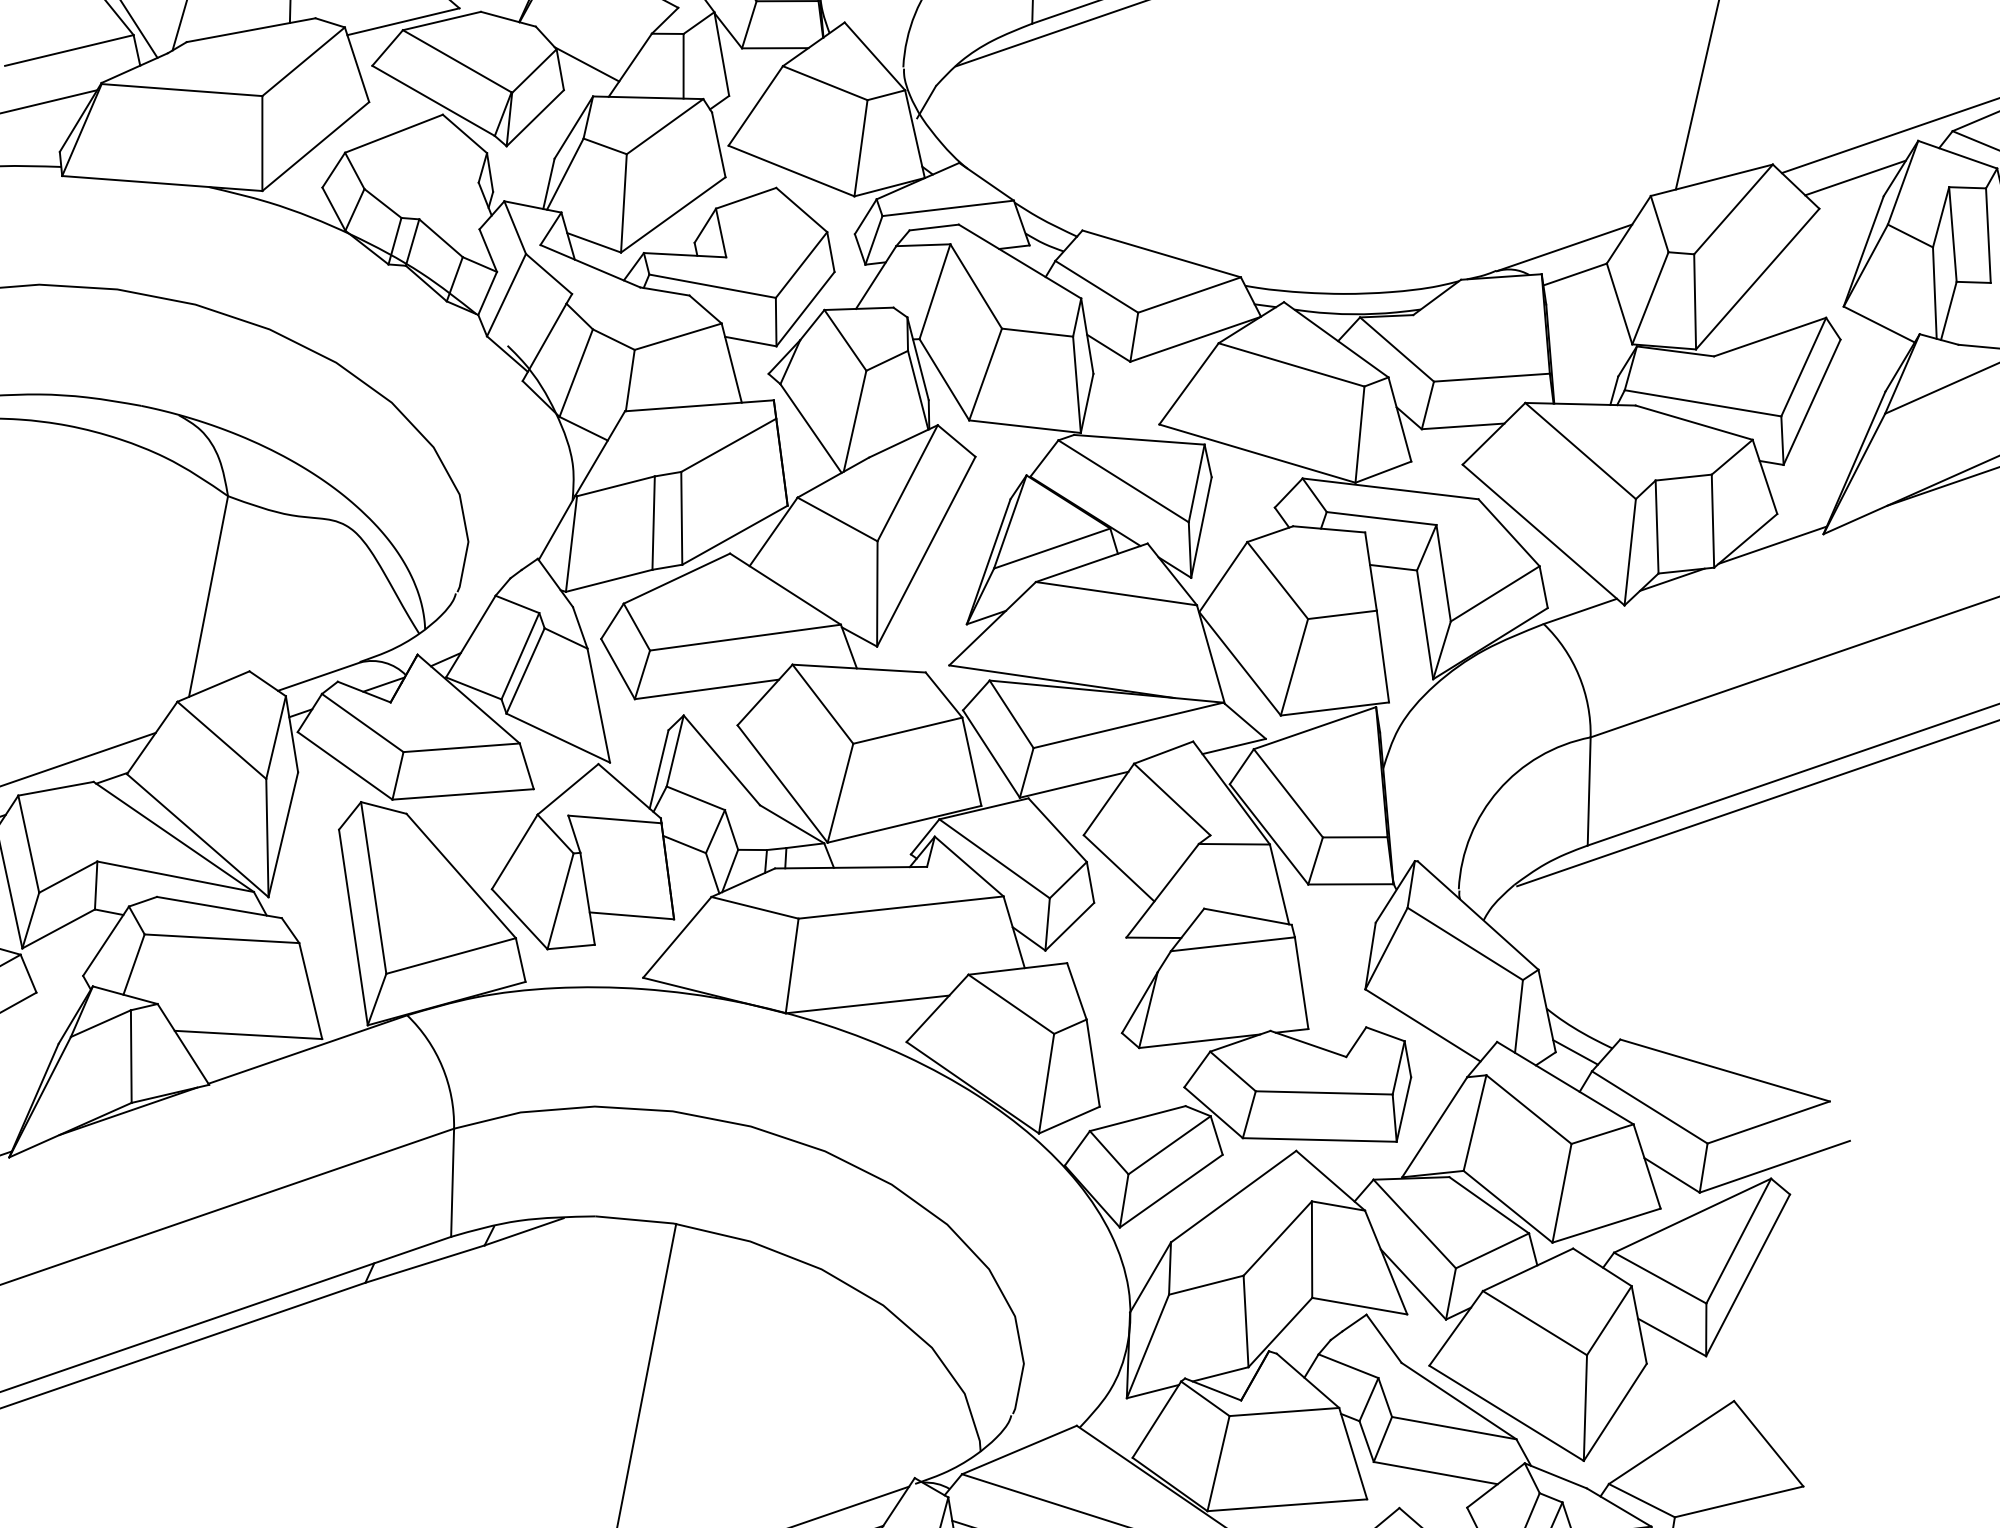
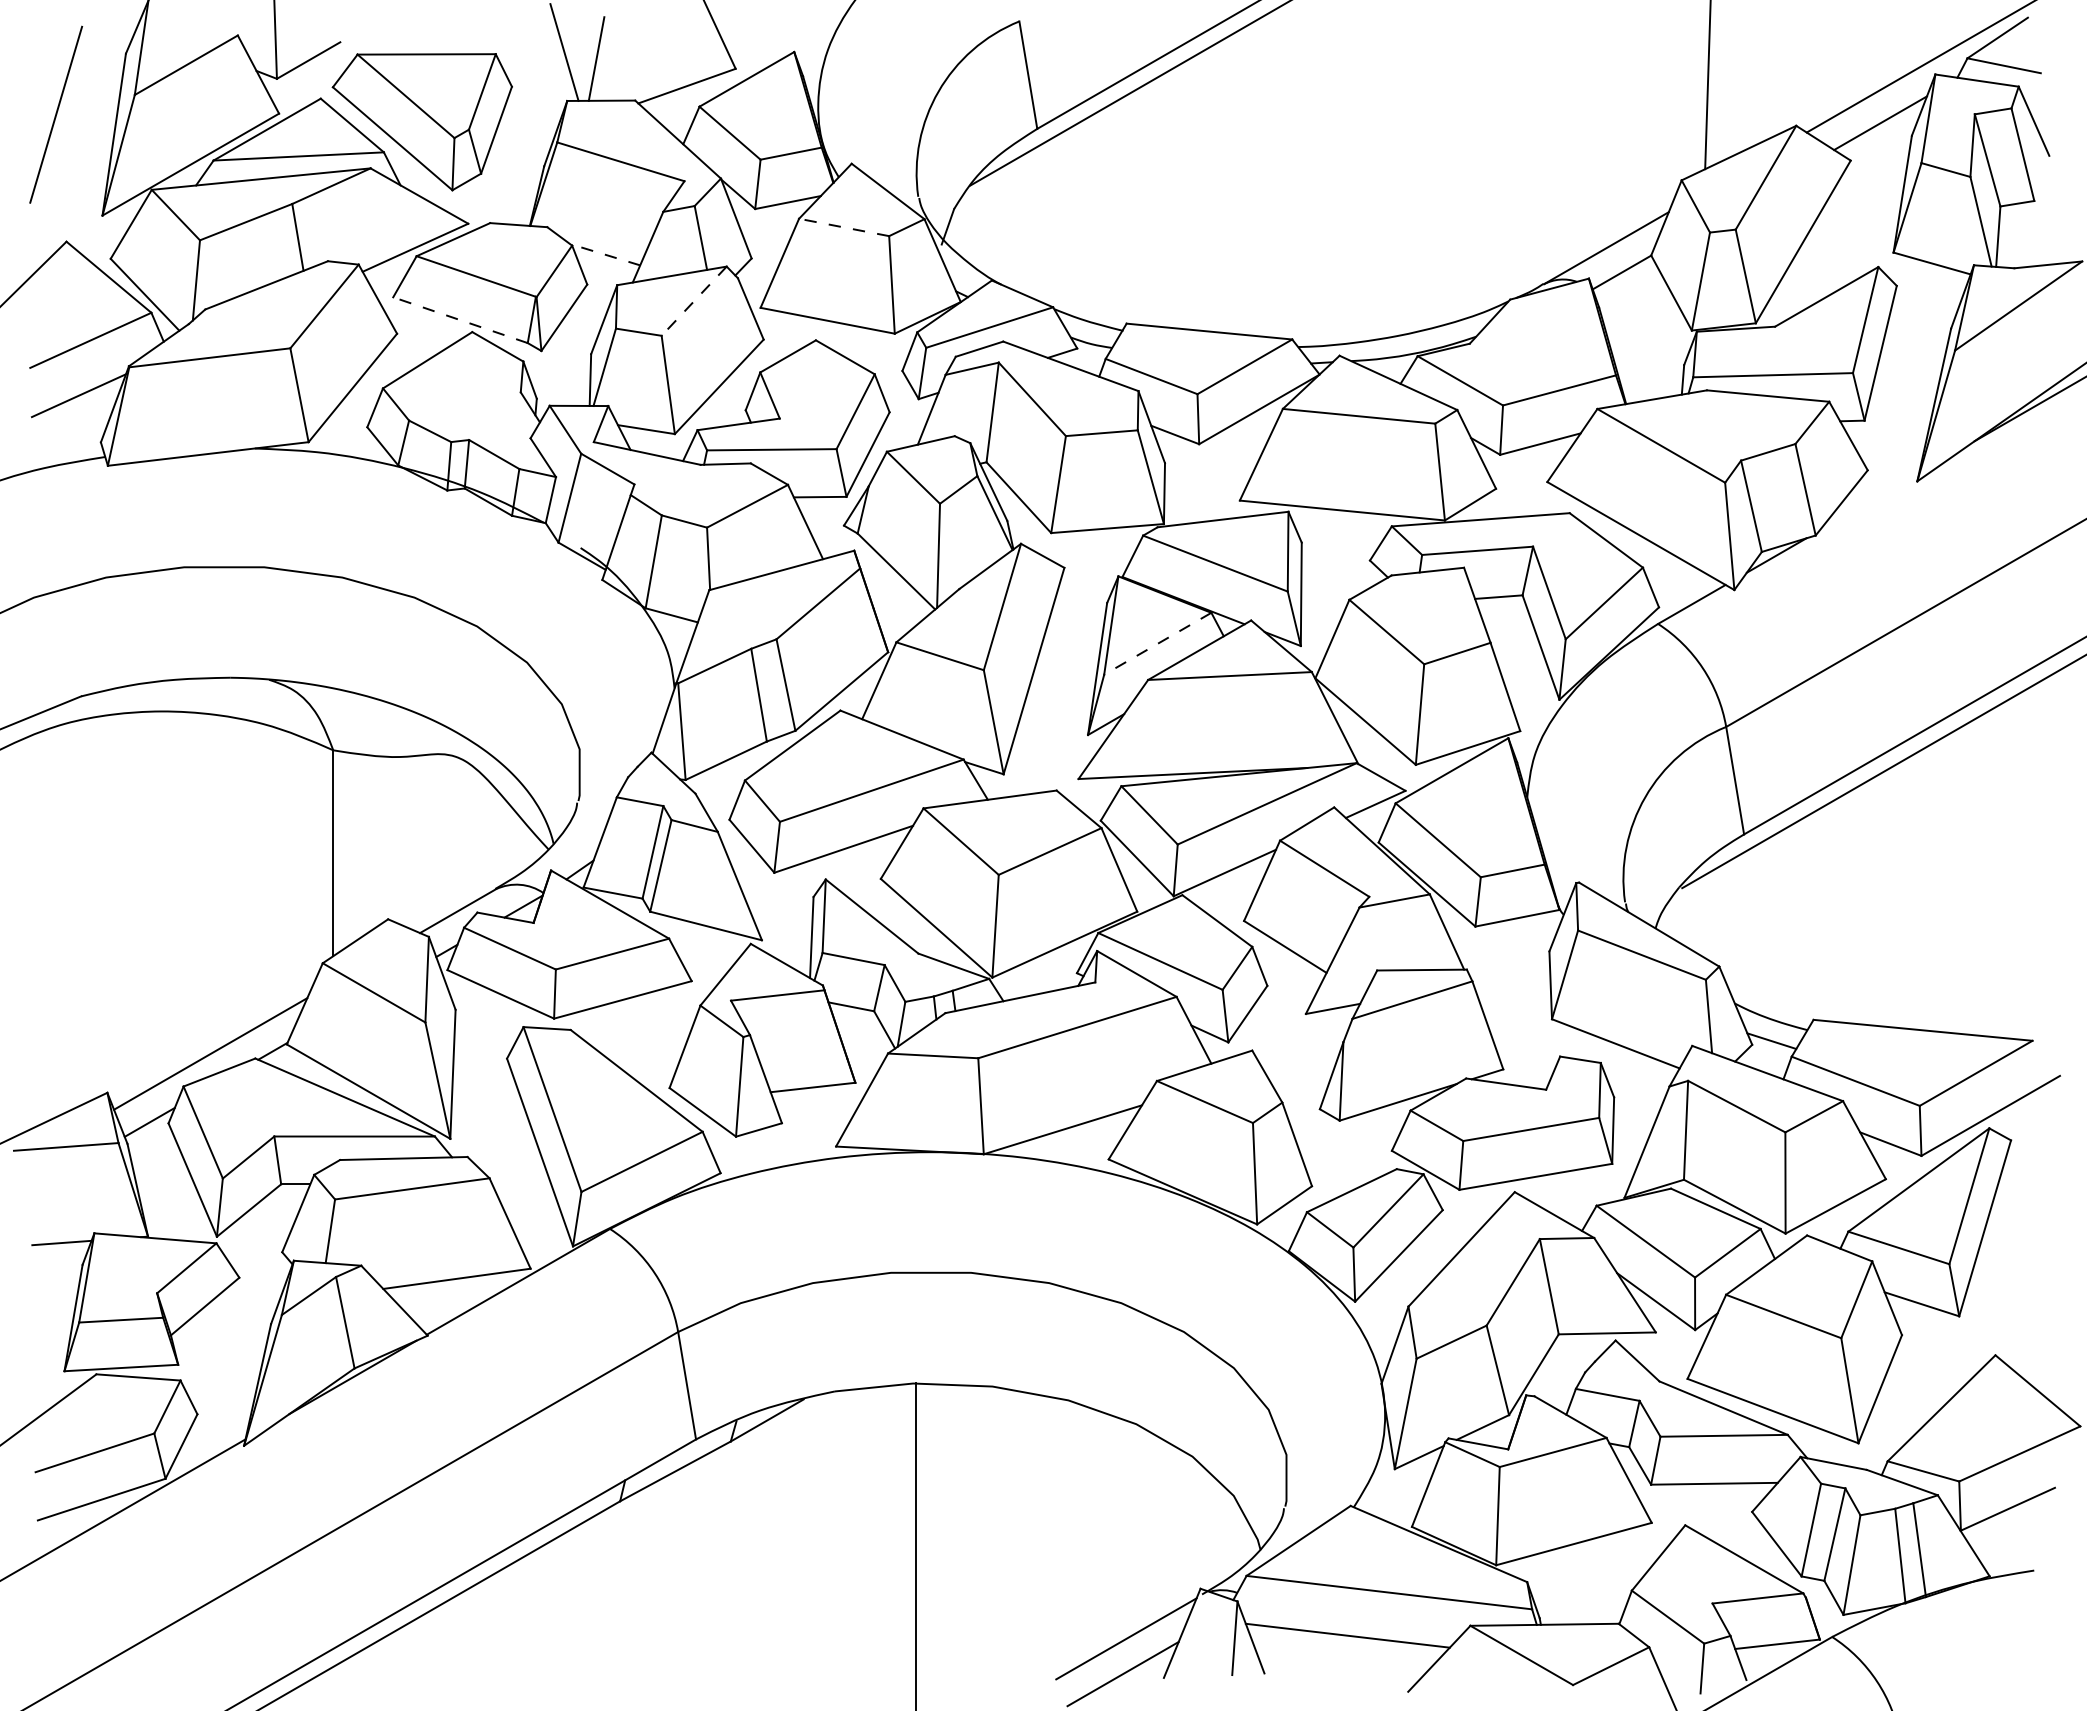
line: (587, 64) -> (605, 254), solid -> dashed
line: (825, 83) -> (844, 227), solid -> dashed
line: (433, 101) -> (460, 320), solid -> dashed
line: (664, 126) -> (693, 301), solid -> dashed
line: (1773, 544) -> (1869, 501), removed
line: (1051, 548) -> (1157, 643), solid -> dashed

